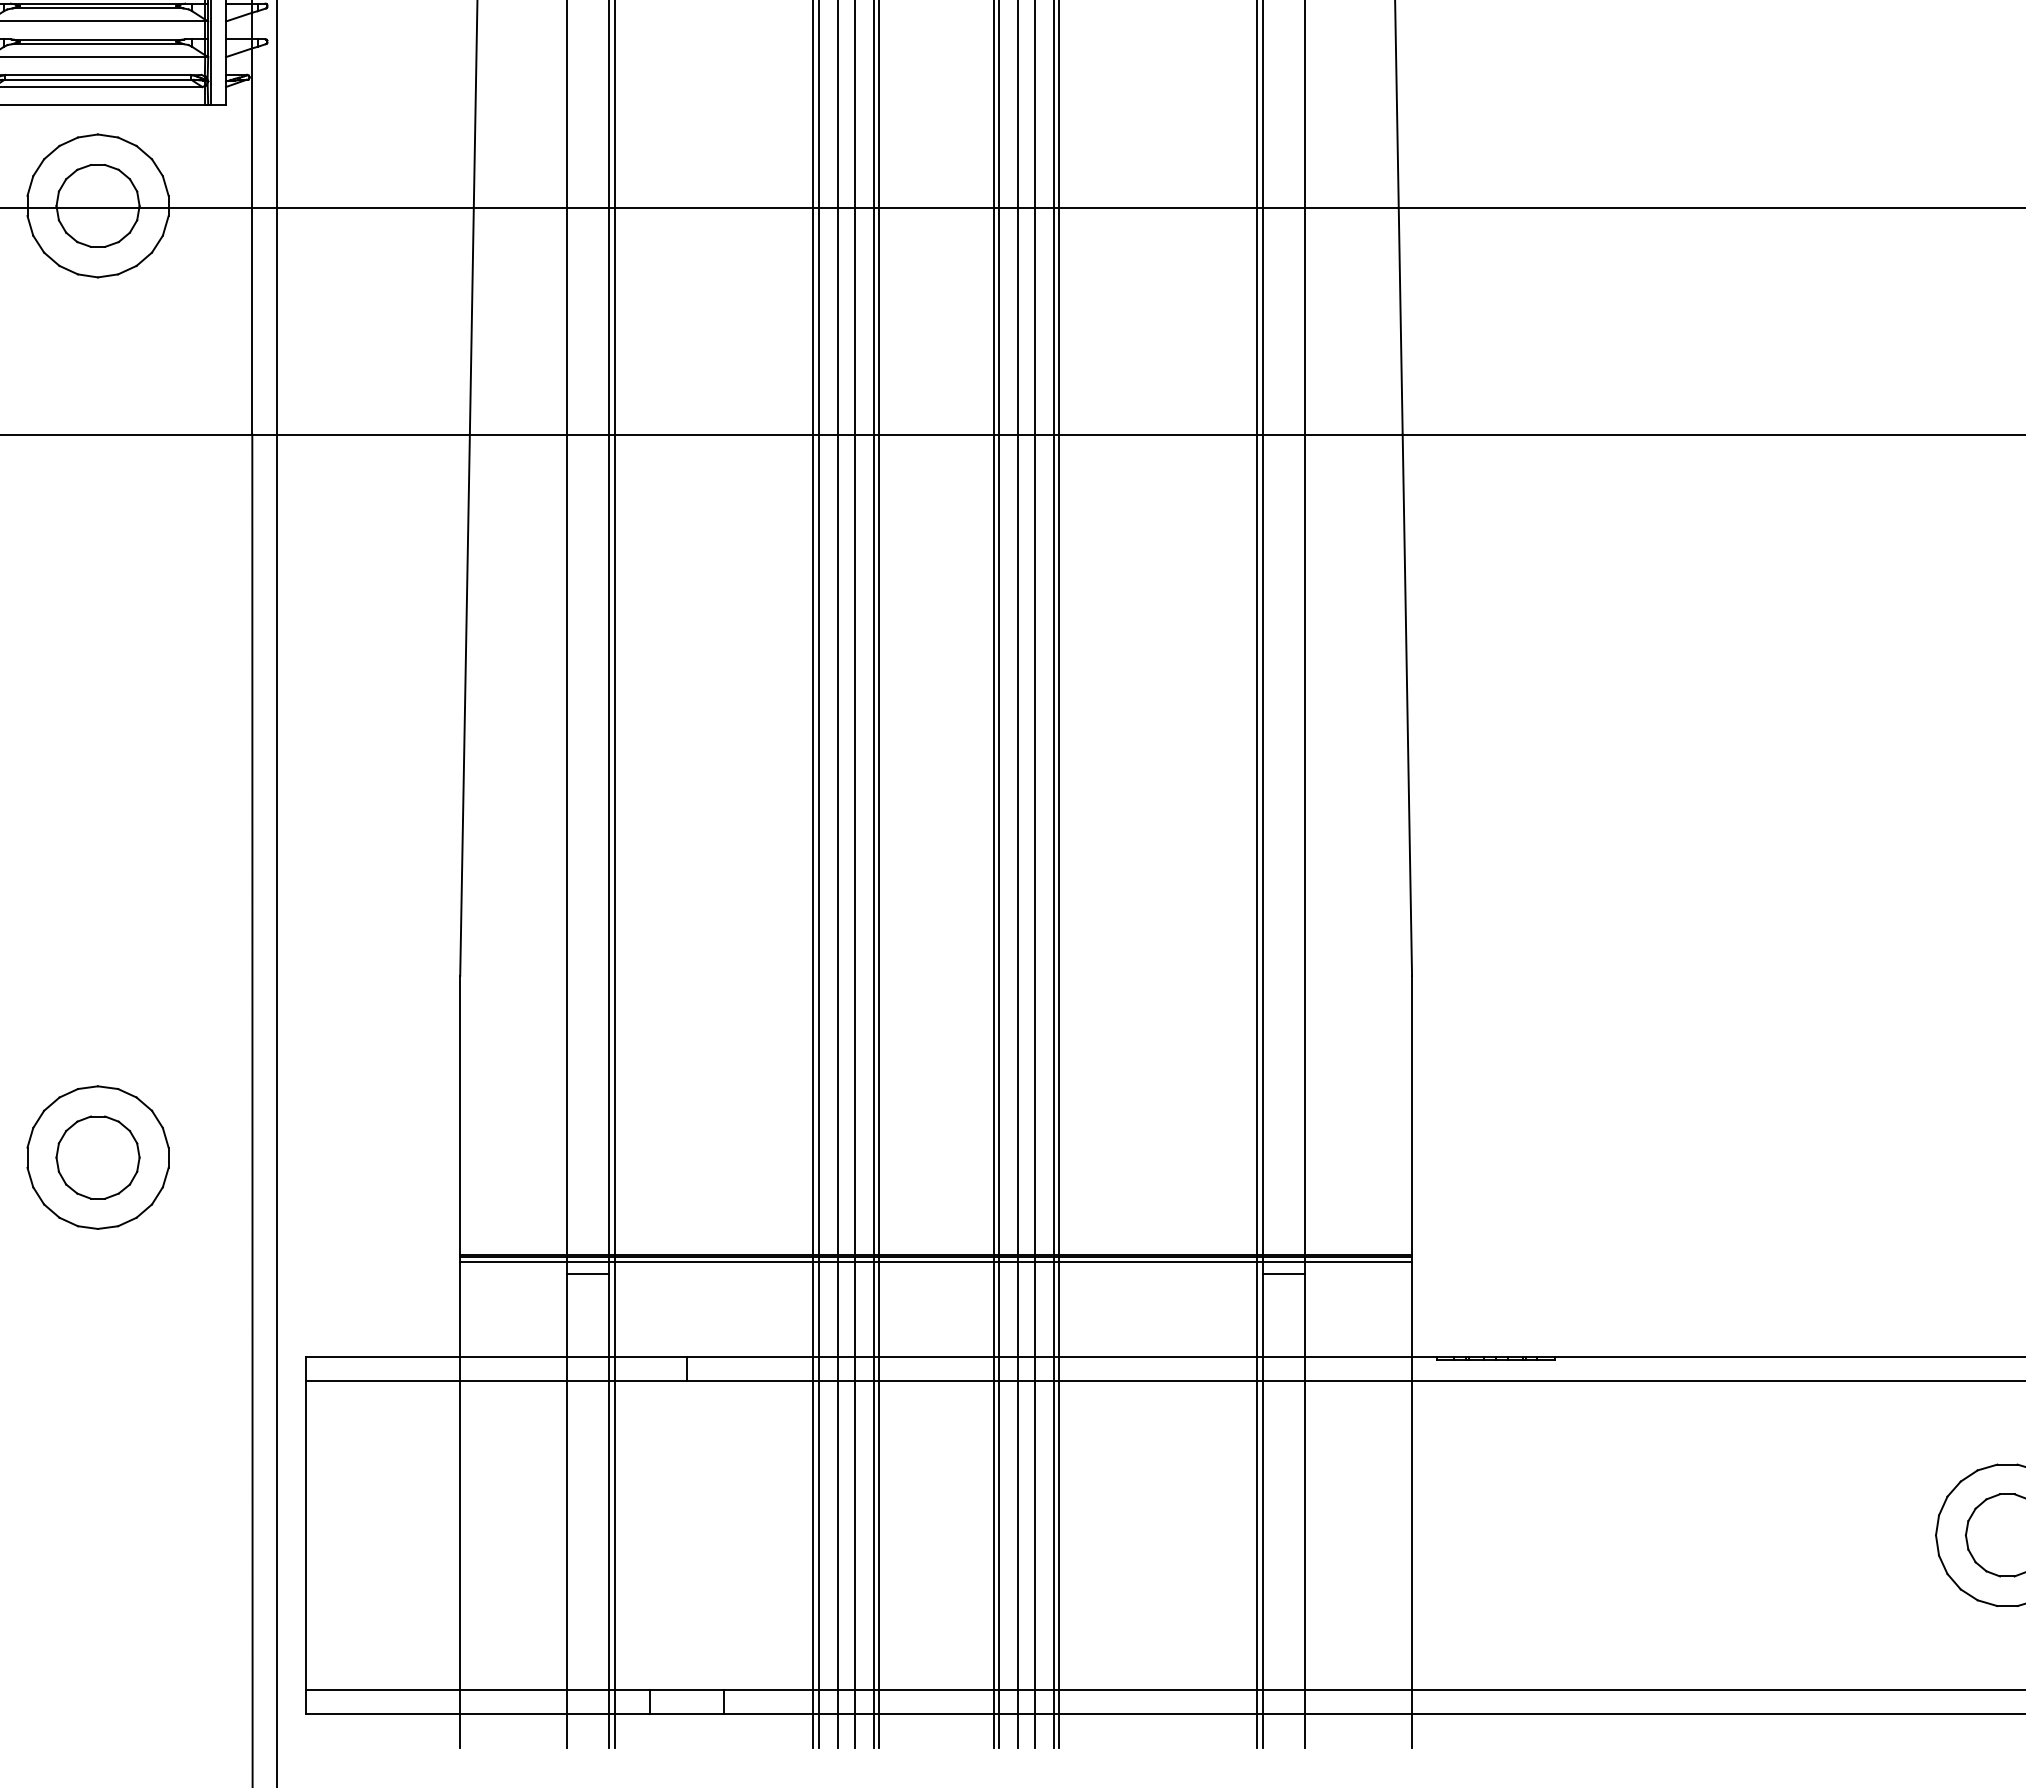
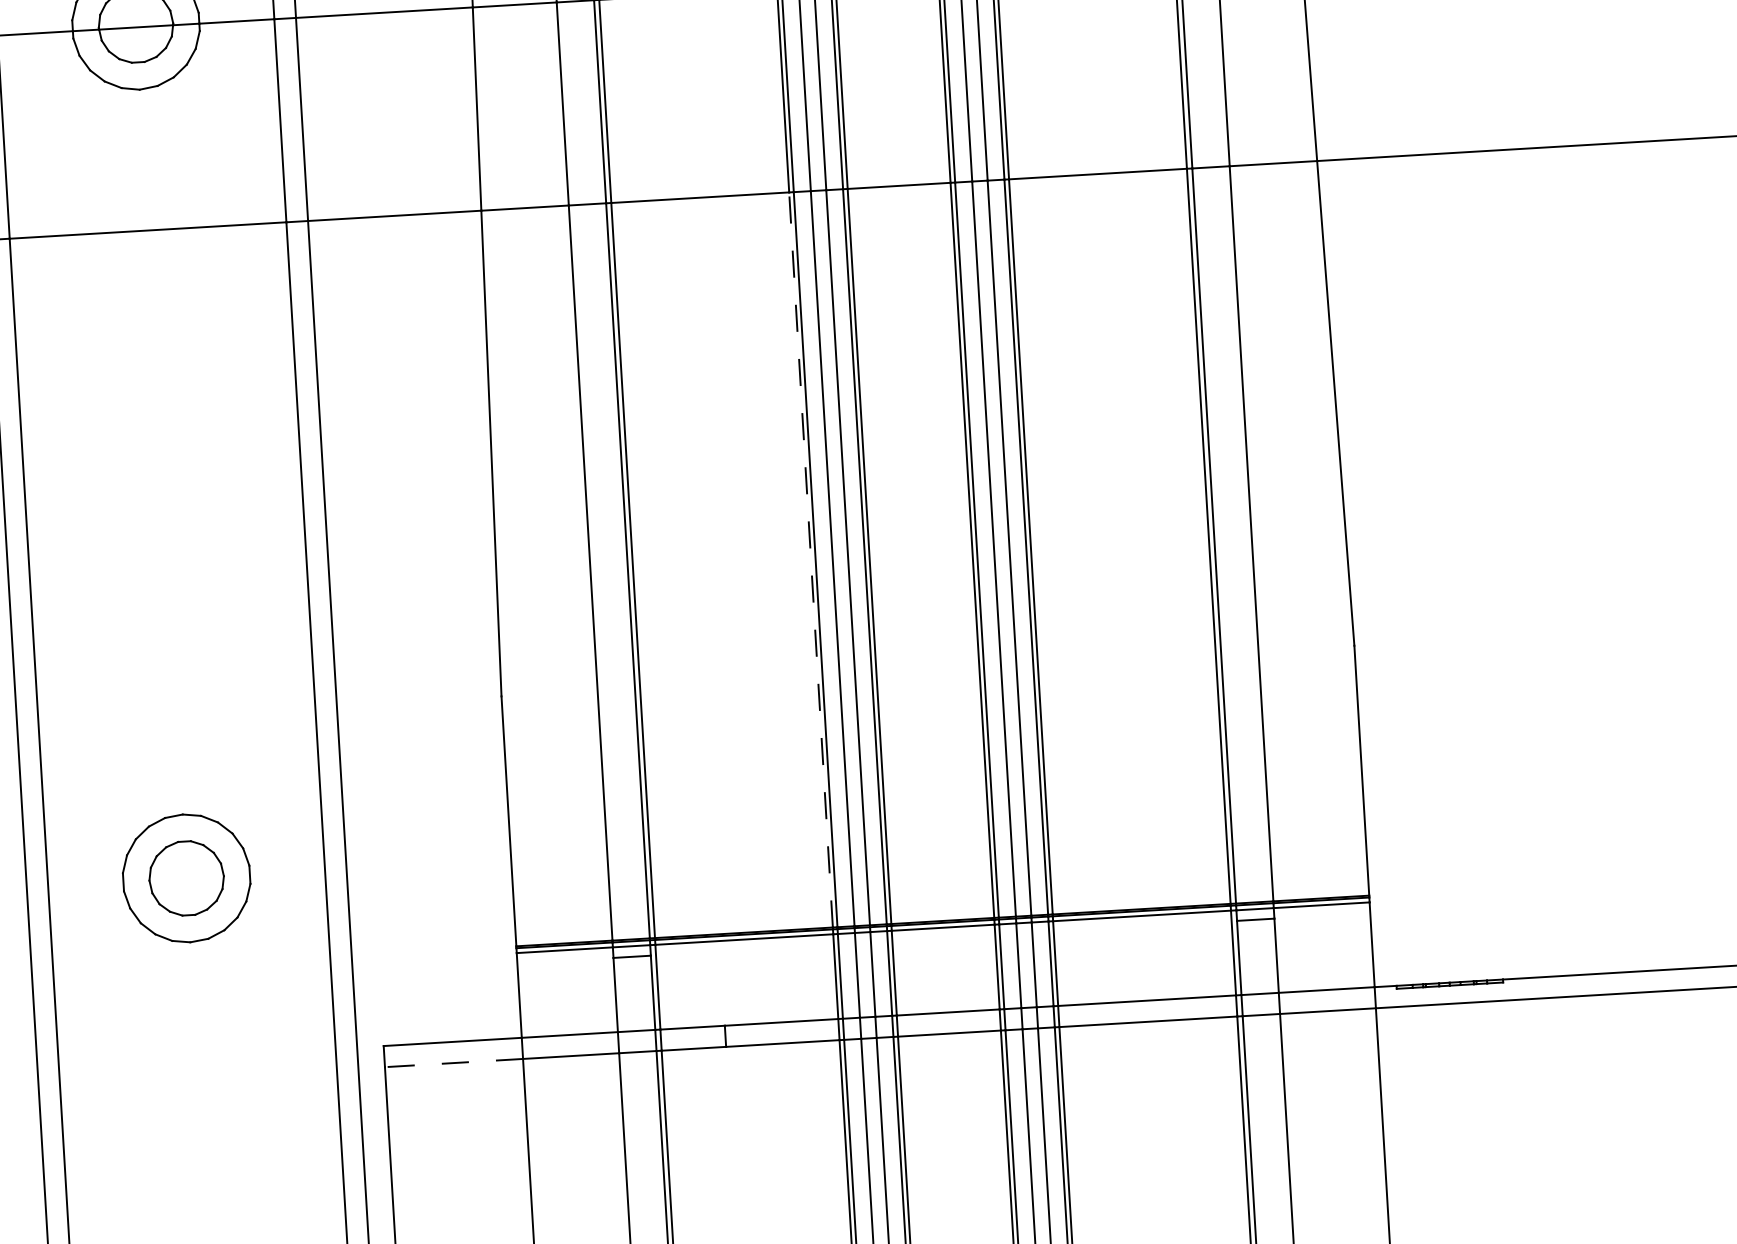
line: (813, 844) -> (811, 559), solid -> dashed
line: (382, 1380) -> (453, 1062), solid -> dashed

